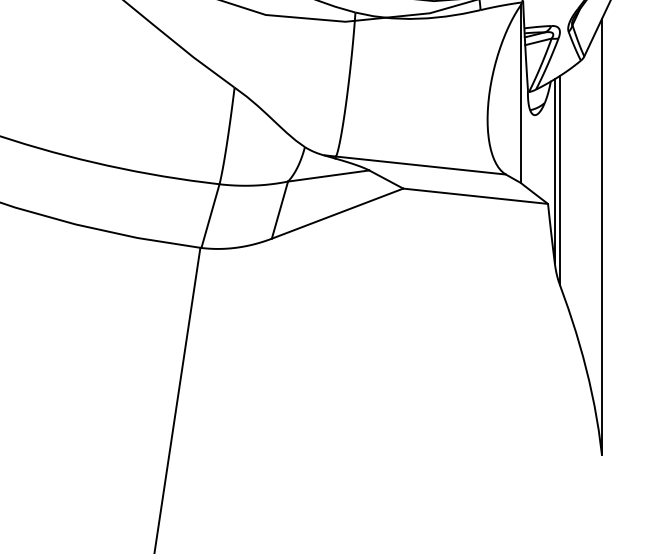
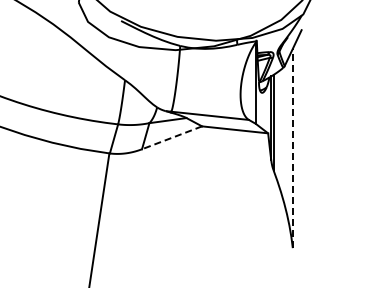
line: (336, 212) -> (171, 137), solid -> dashed
line: (601, 237) -> (292, 148), solid -> dashed

